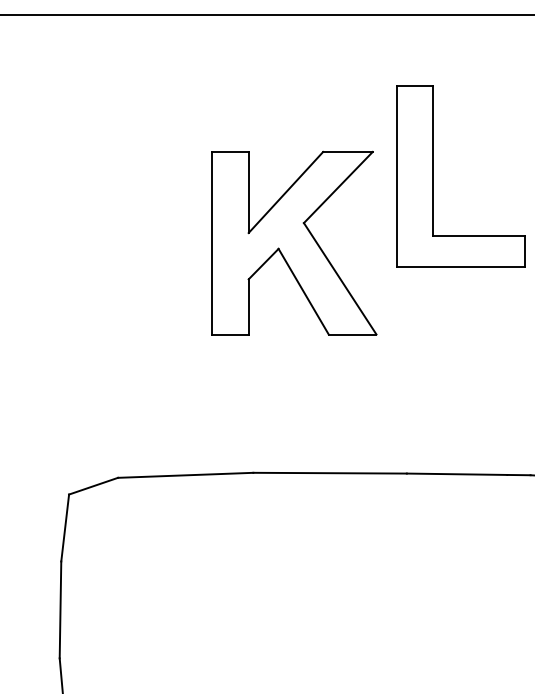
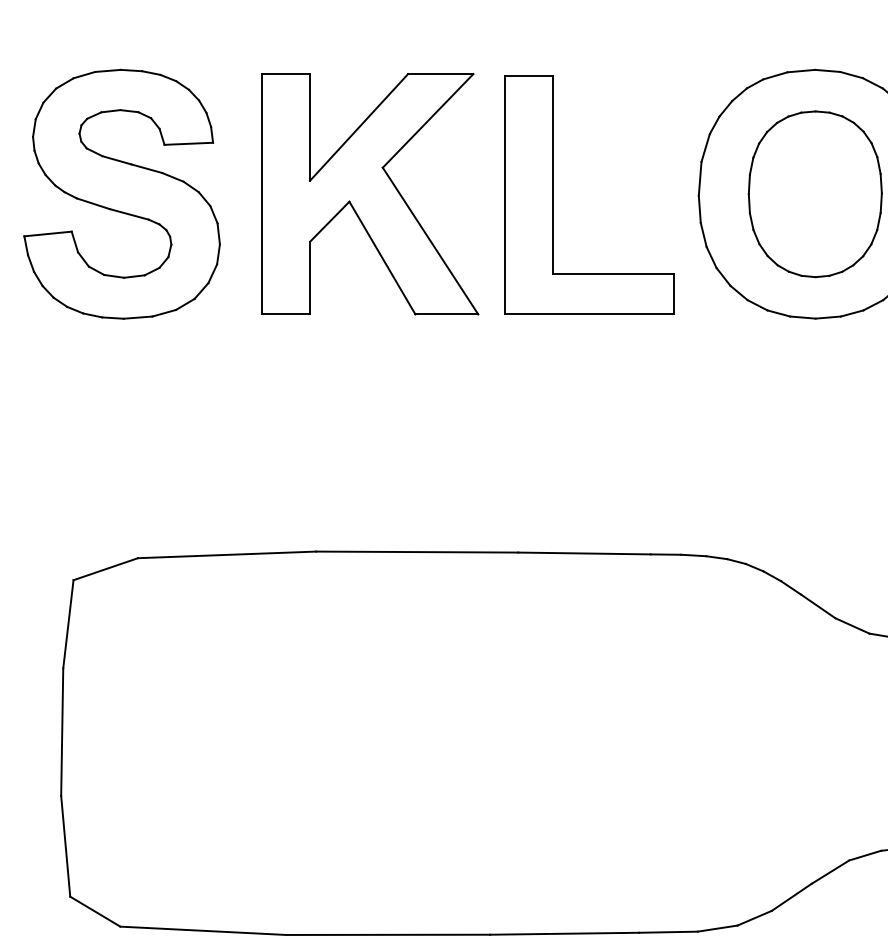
part: (433, 175) -> (553, 194), moved
part: (105, 200) -> (121, 193), added
part: (294, 243) -> (370, 194), moved

